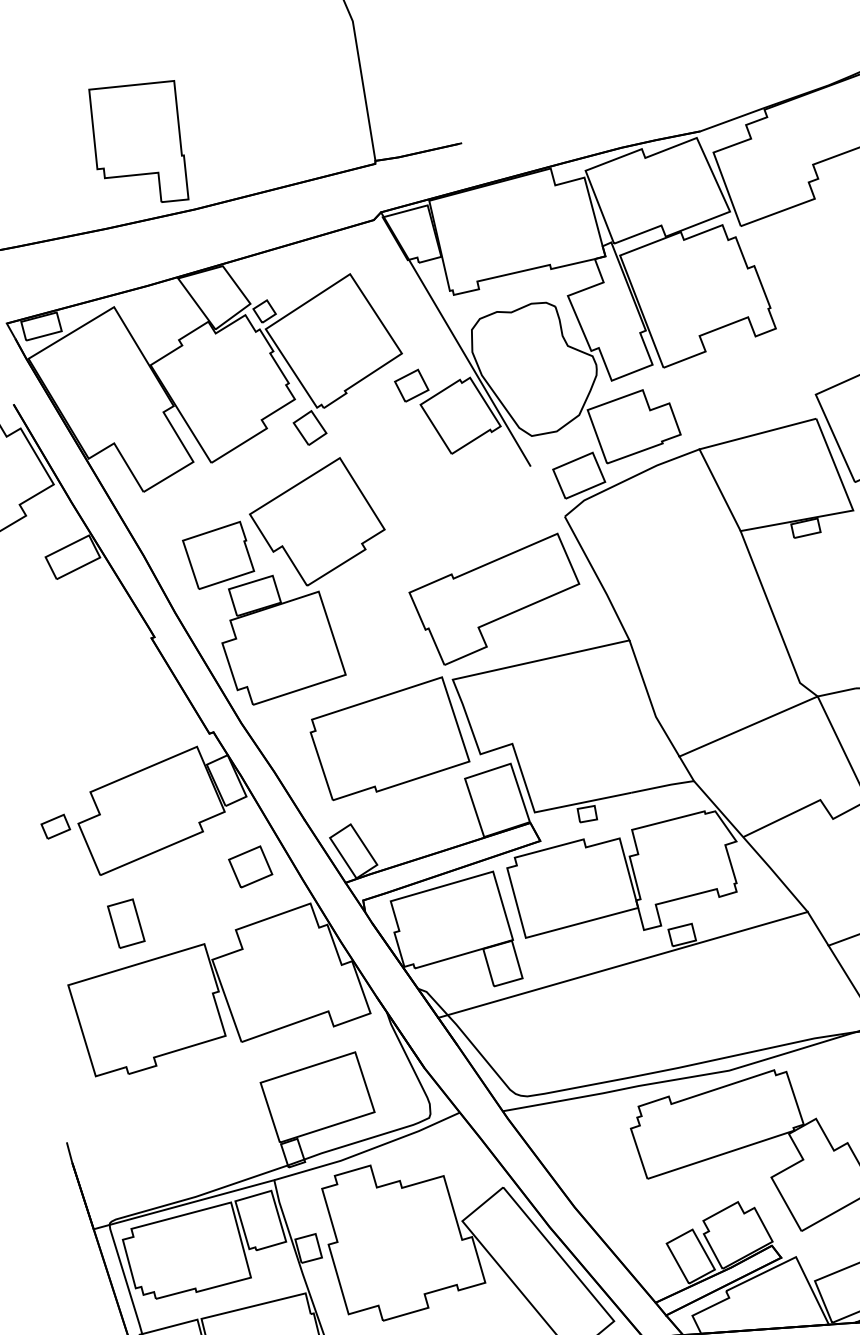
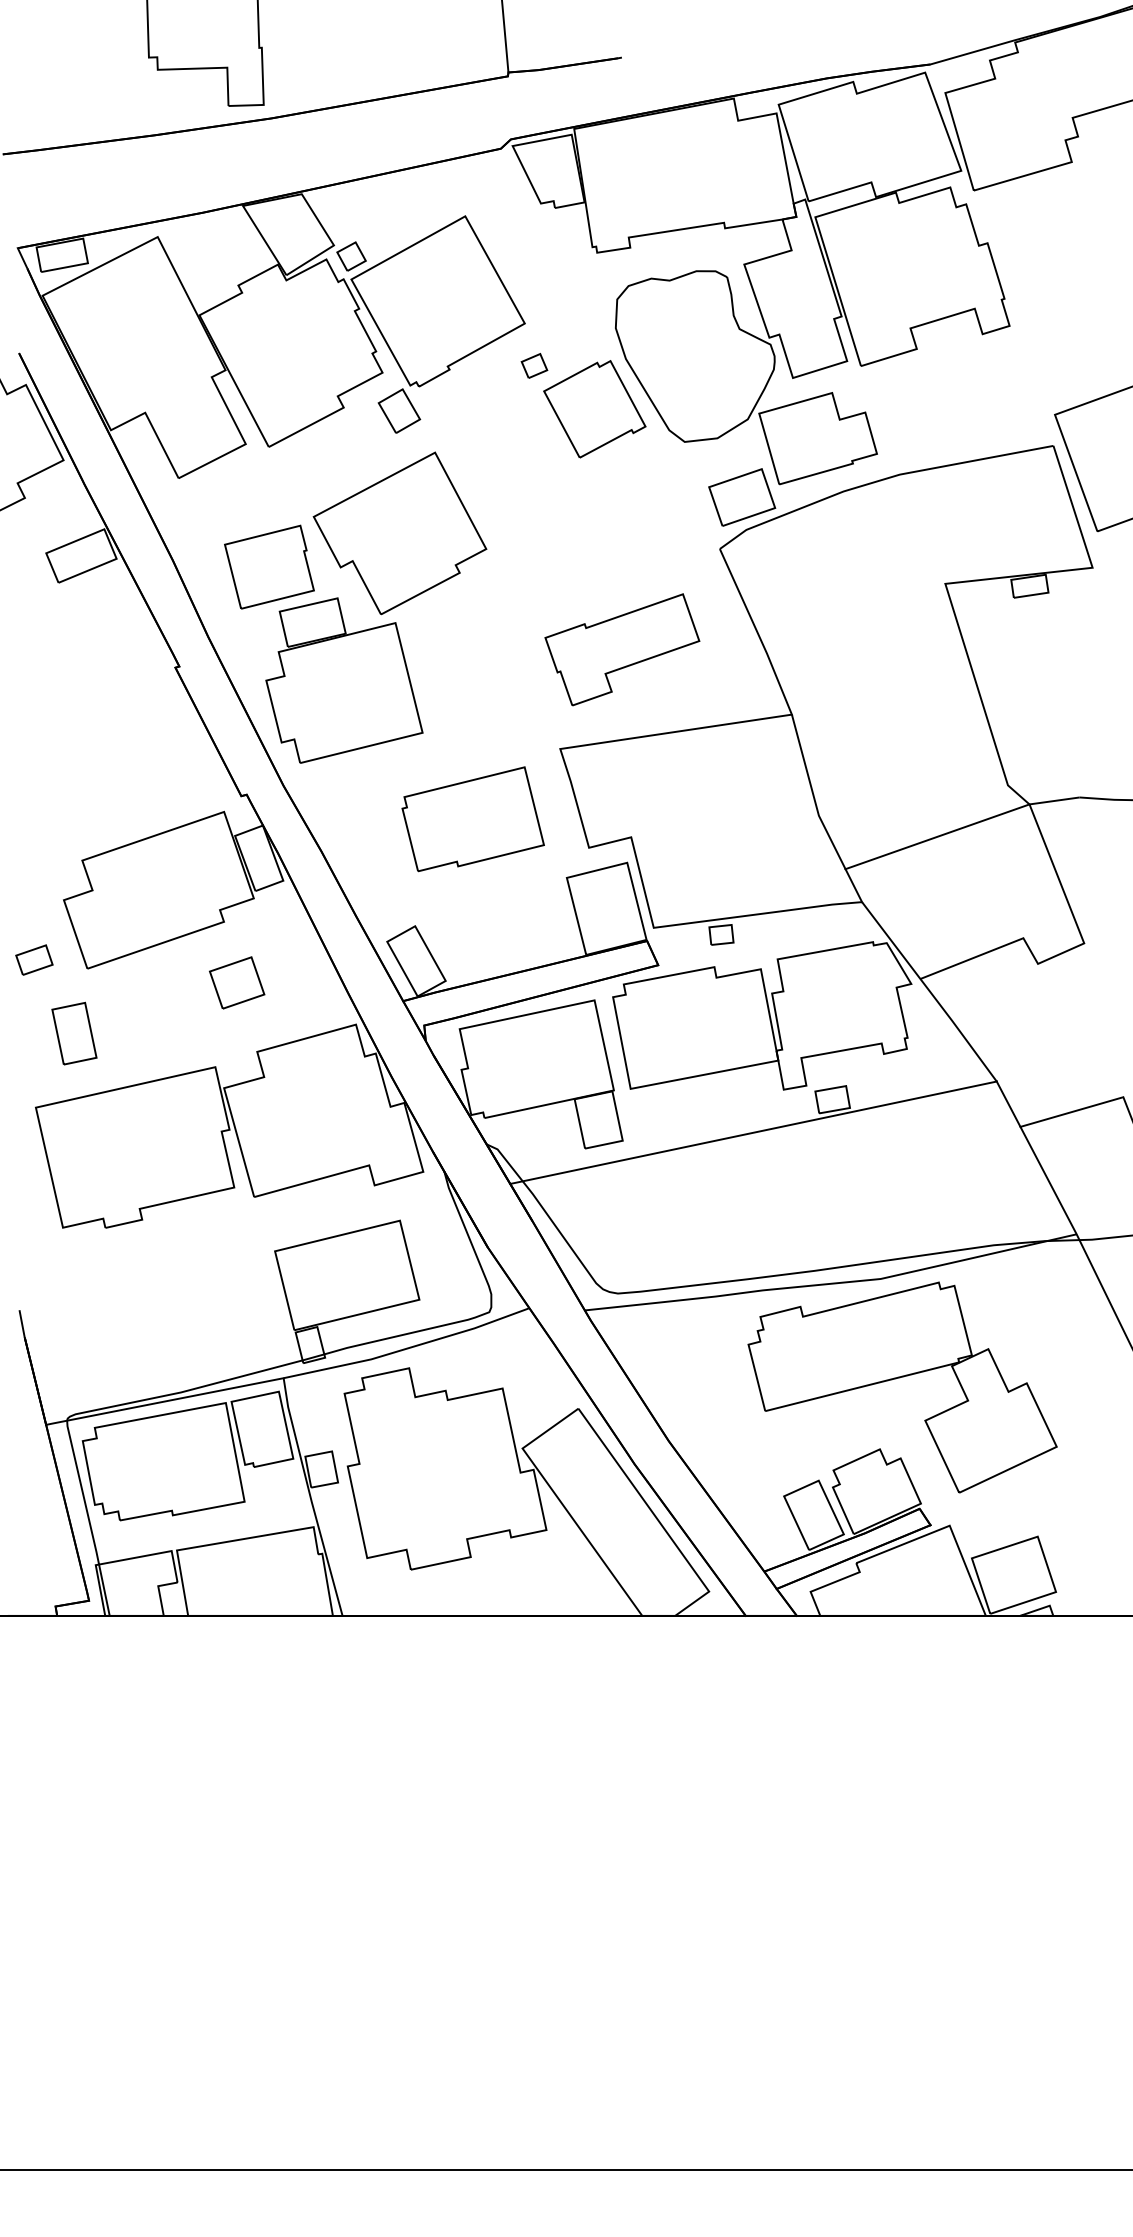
line: (455, 338) -> (595, 309), removed
part: (411, 385) -> (534, 365), size x0.6
line: (719, 489) -> (922, 528), removed
part: (495, 599) -> (622, 649), size x0.7
part: (389, 738) -> (473, 819), size x0.7
part: (55, 826) -> (34, 959), moved
part: (250, 866) -> (237, 982), moved
part: (126, 923) -> (74, 1033), moved

